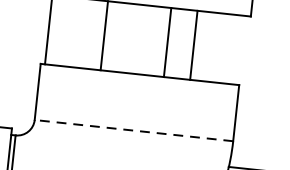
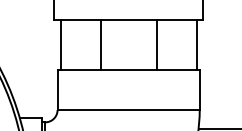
line: (167, 41) -> (156, 44), moved
line: (193, 44) -> (196, 44), moved
line: (133, 129) -> (128, 109), dashed -> solid

